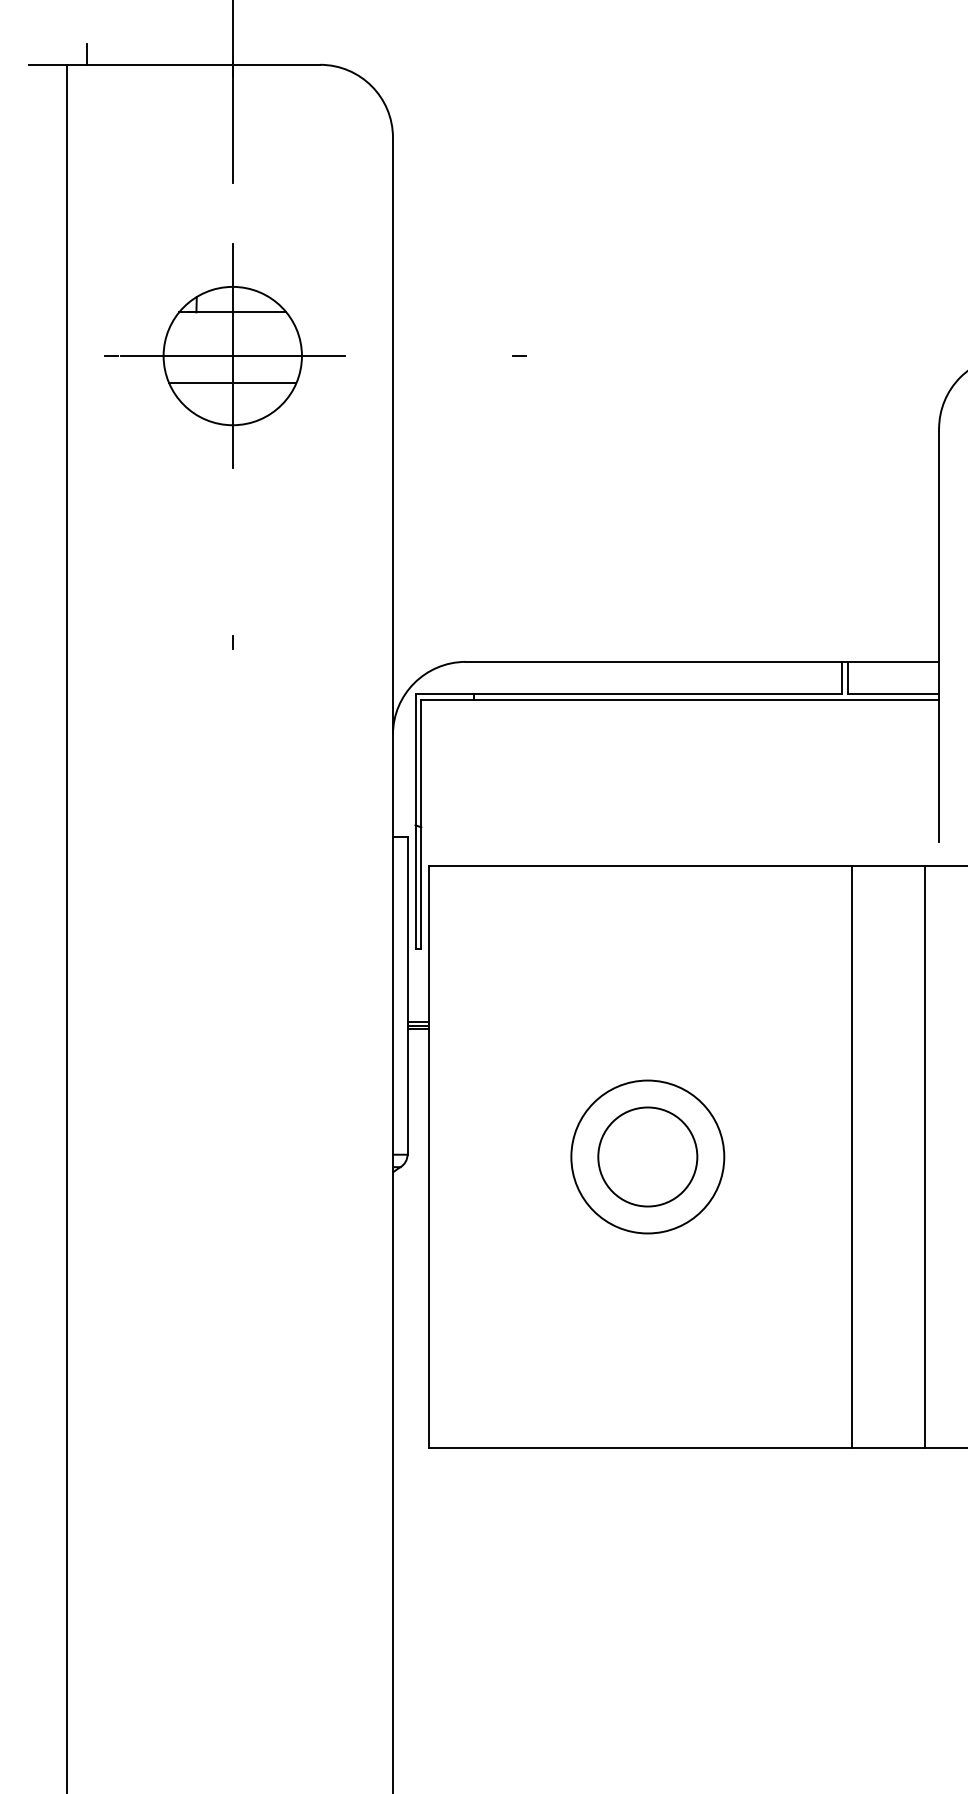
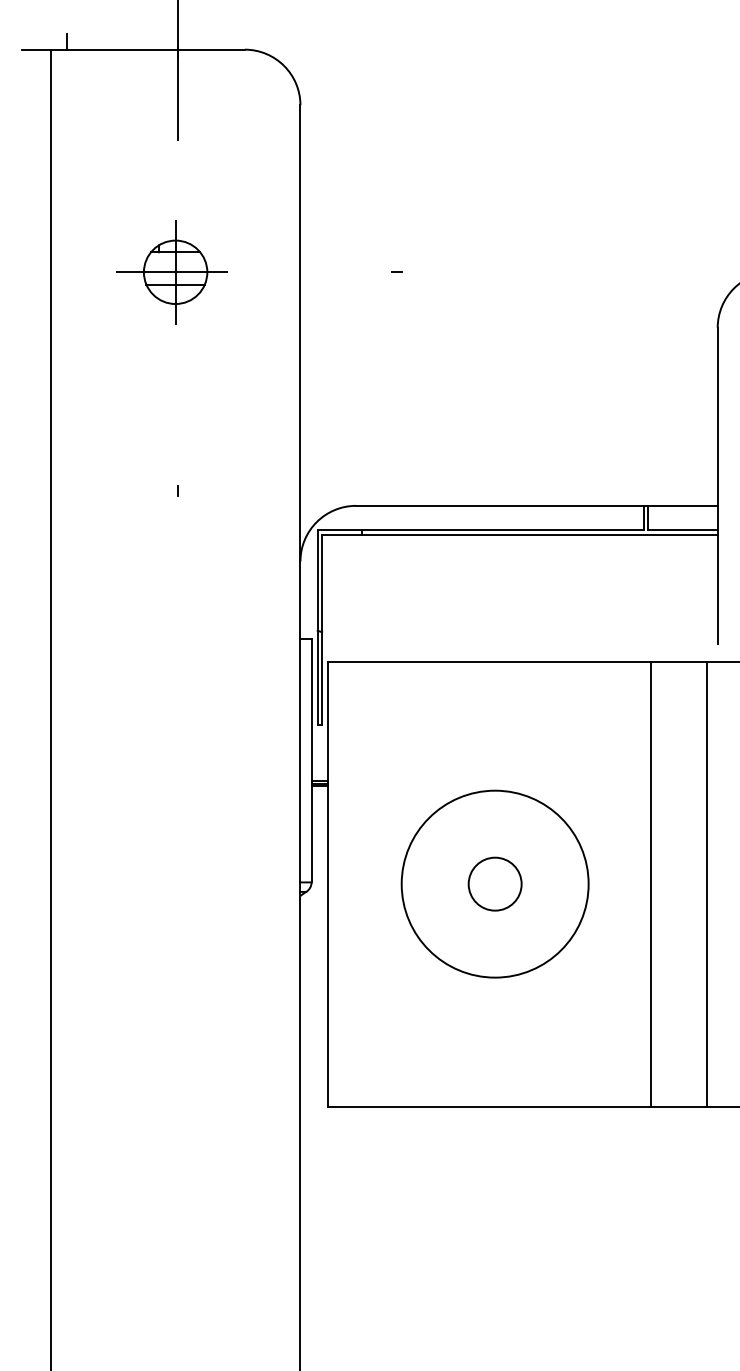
part: (224, 356) -> (171, 272), size x0.6
circle: (646, 1156) -> (494, 883), size x1.6
circle: (648, 1157) -> (495, 884), size x0.7

